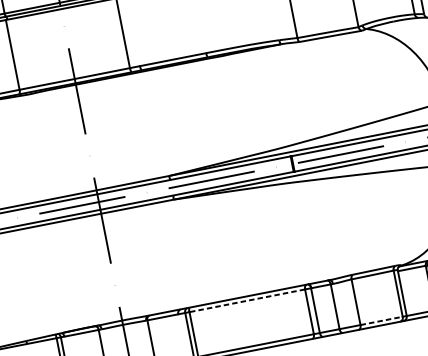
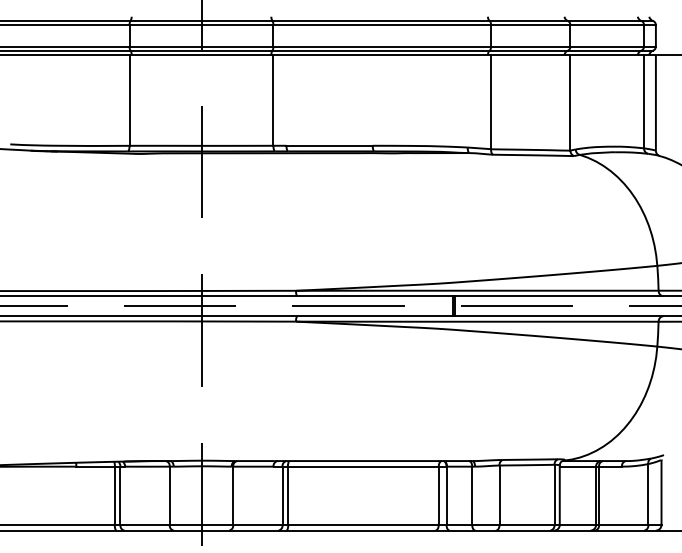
line: (246, 300) -> (362, 466), dashed -> solid
line: (382, 321) -> (527, 525), dashed -> solid

